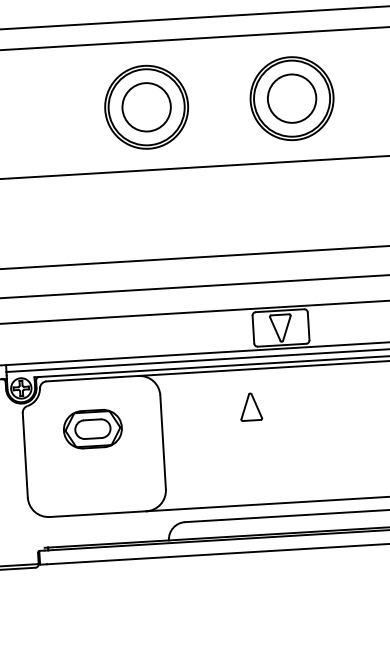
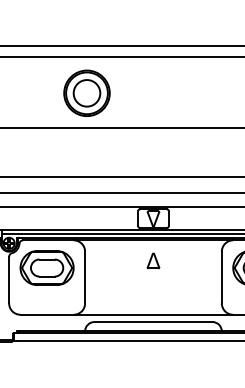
part: (291, 97) -> (166, 92), removed
part: (251, 406) -> (153, 260), moved
part: (91, 428) -> (46, 267), size x1.67

